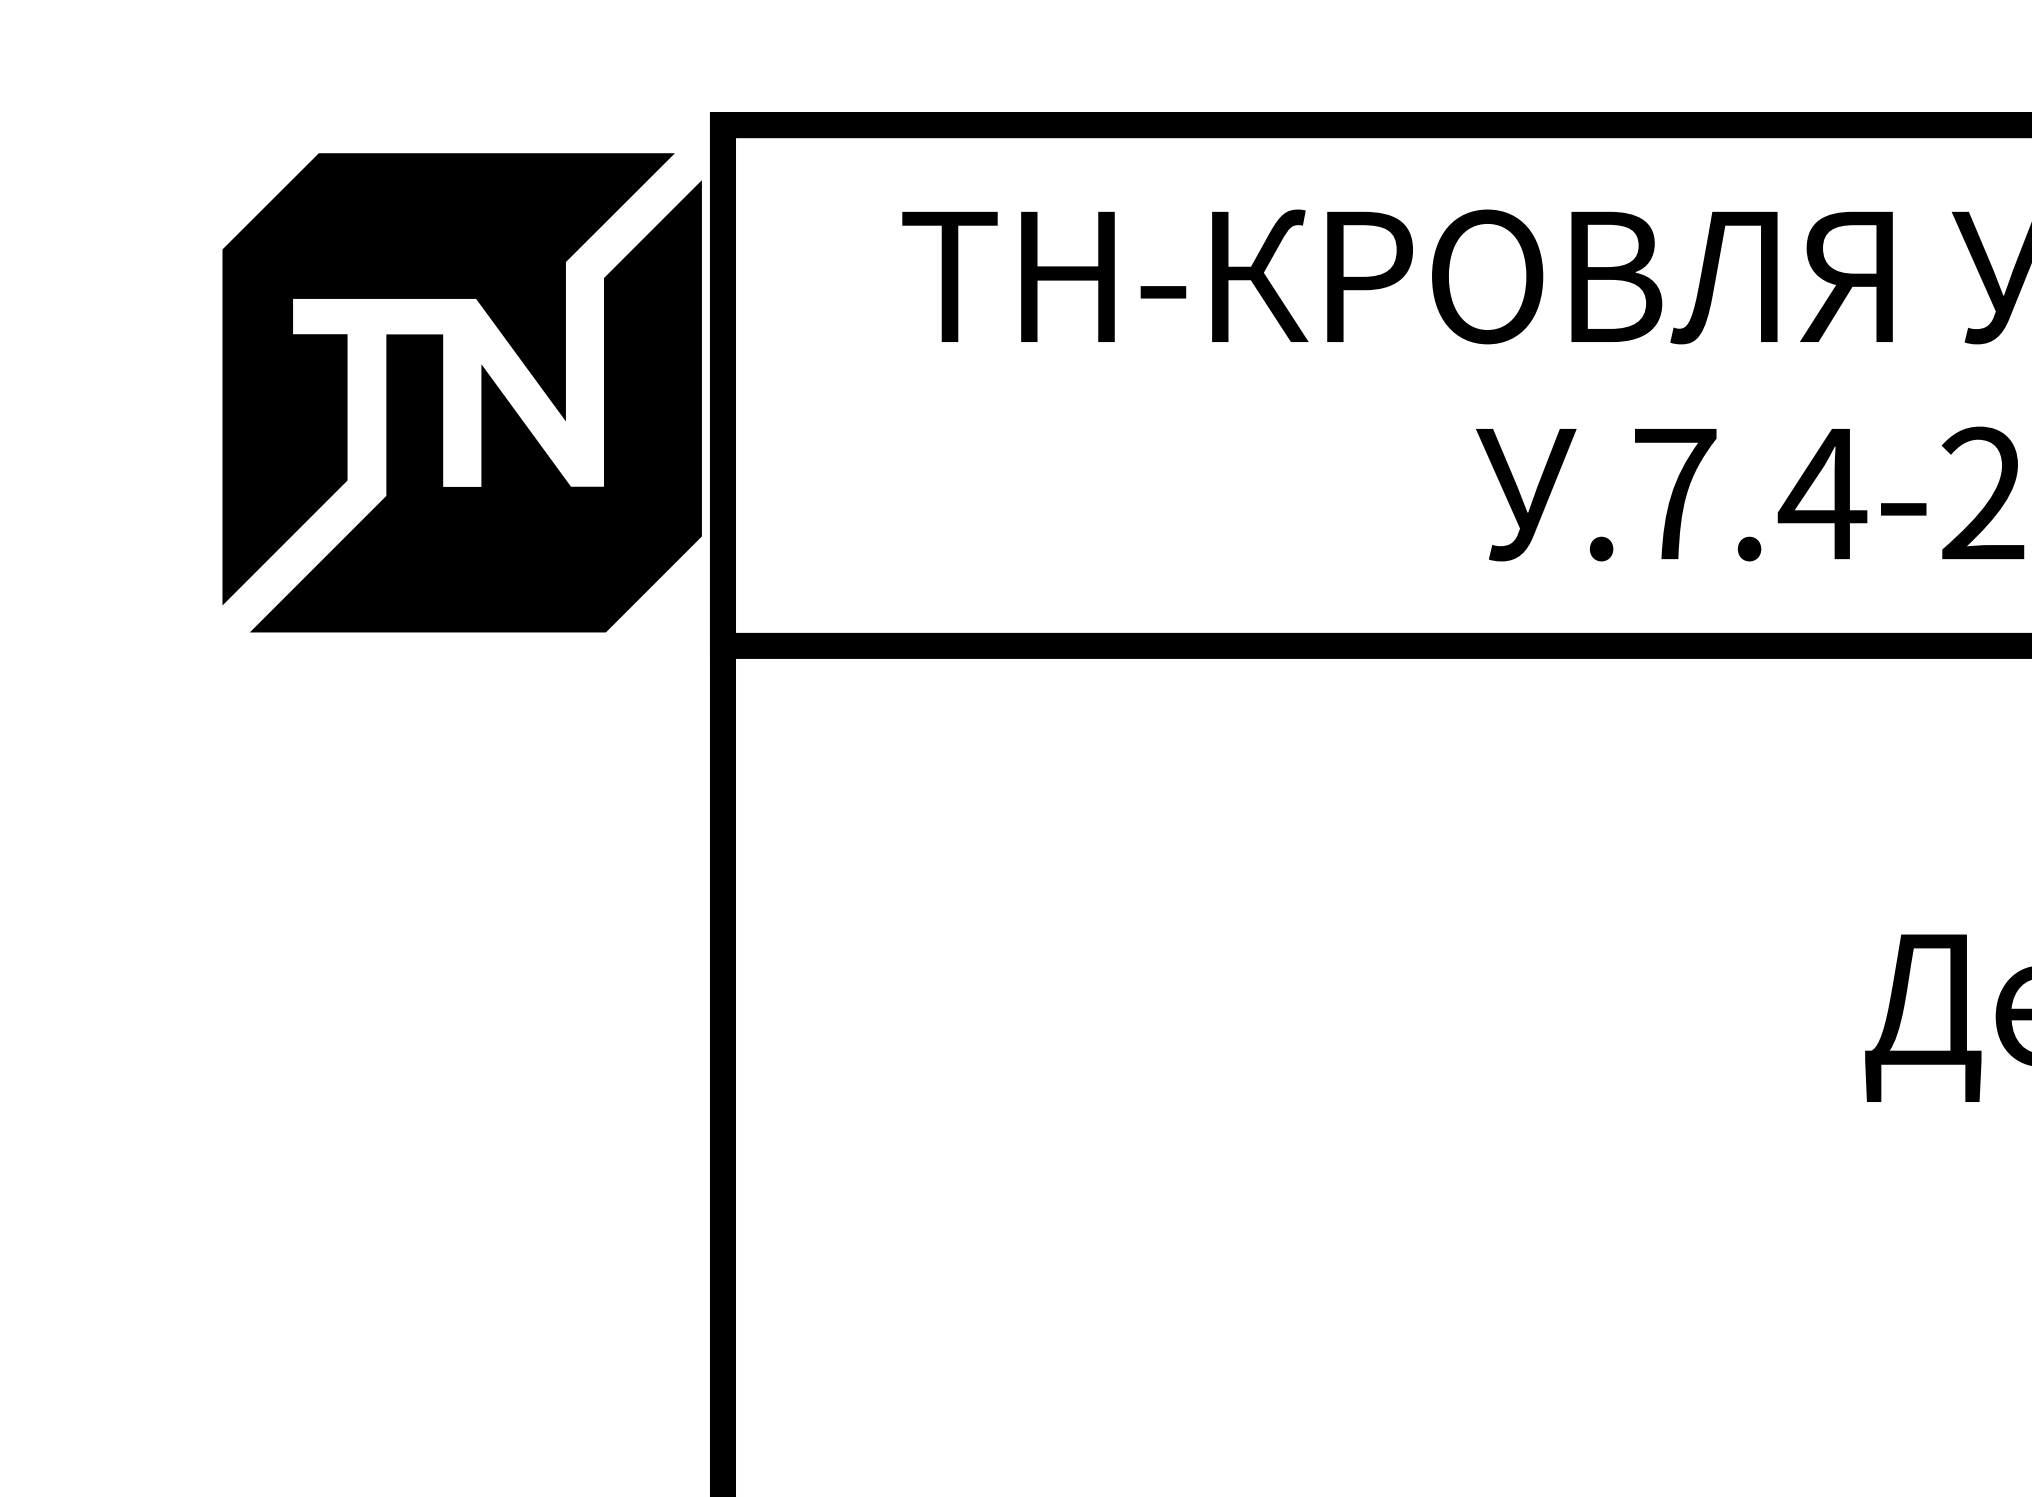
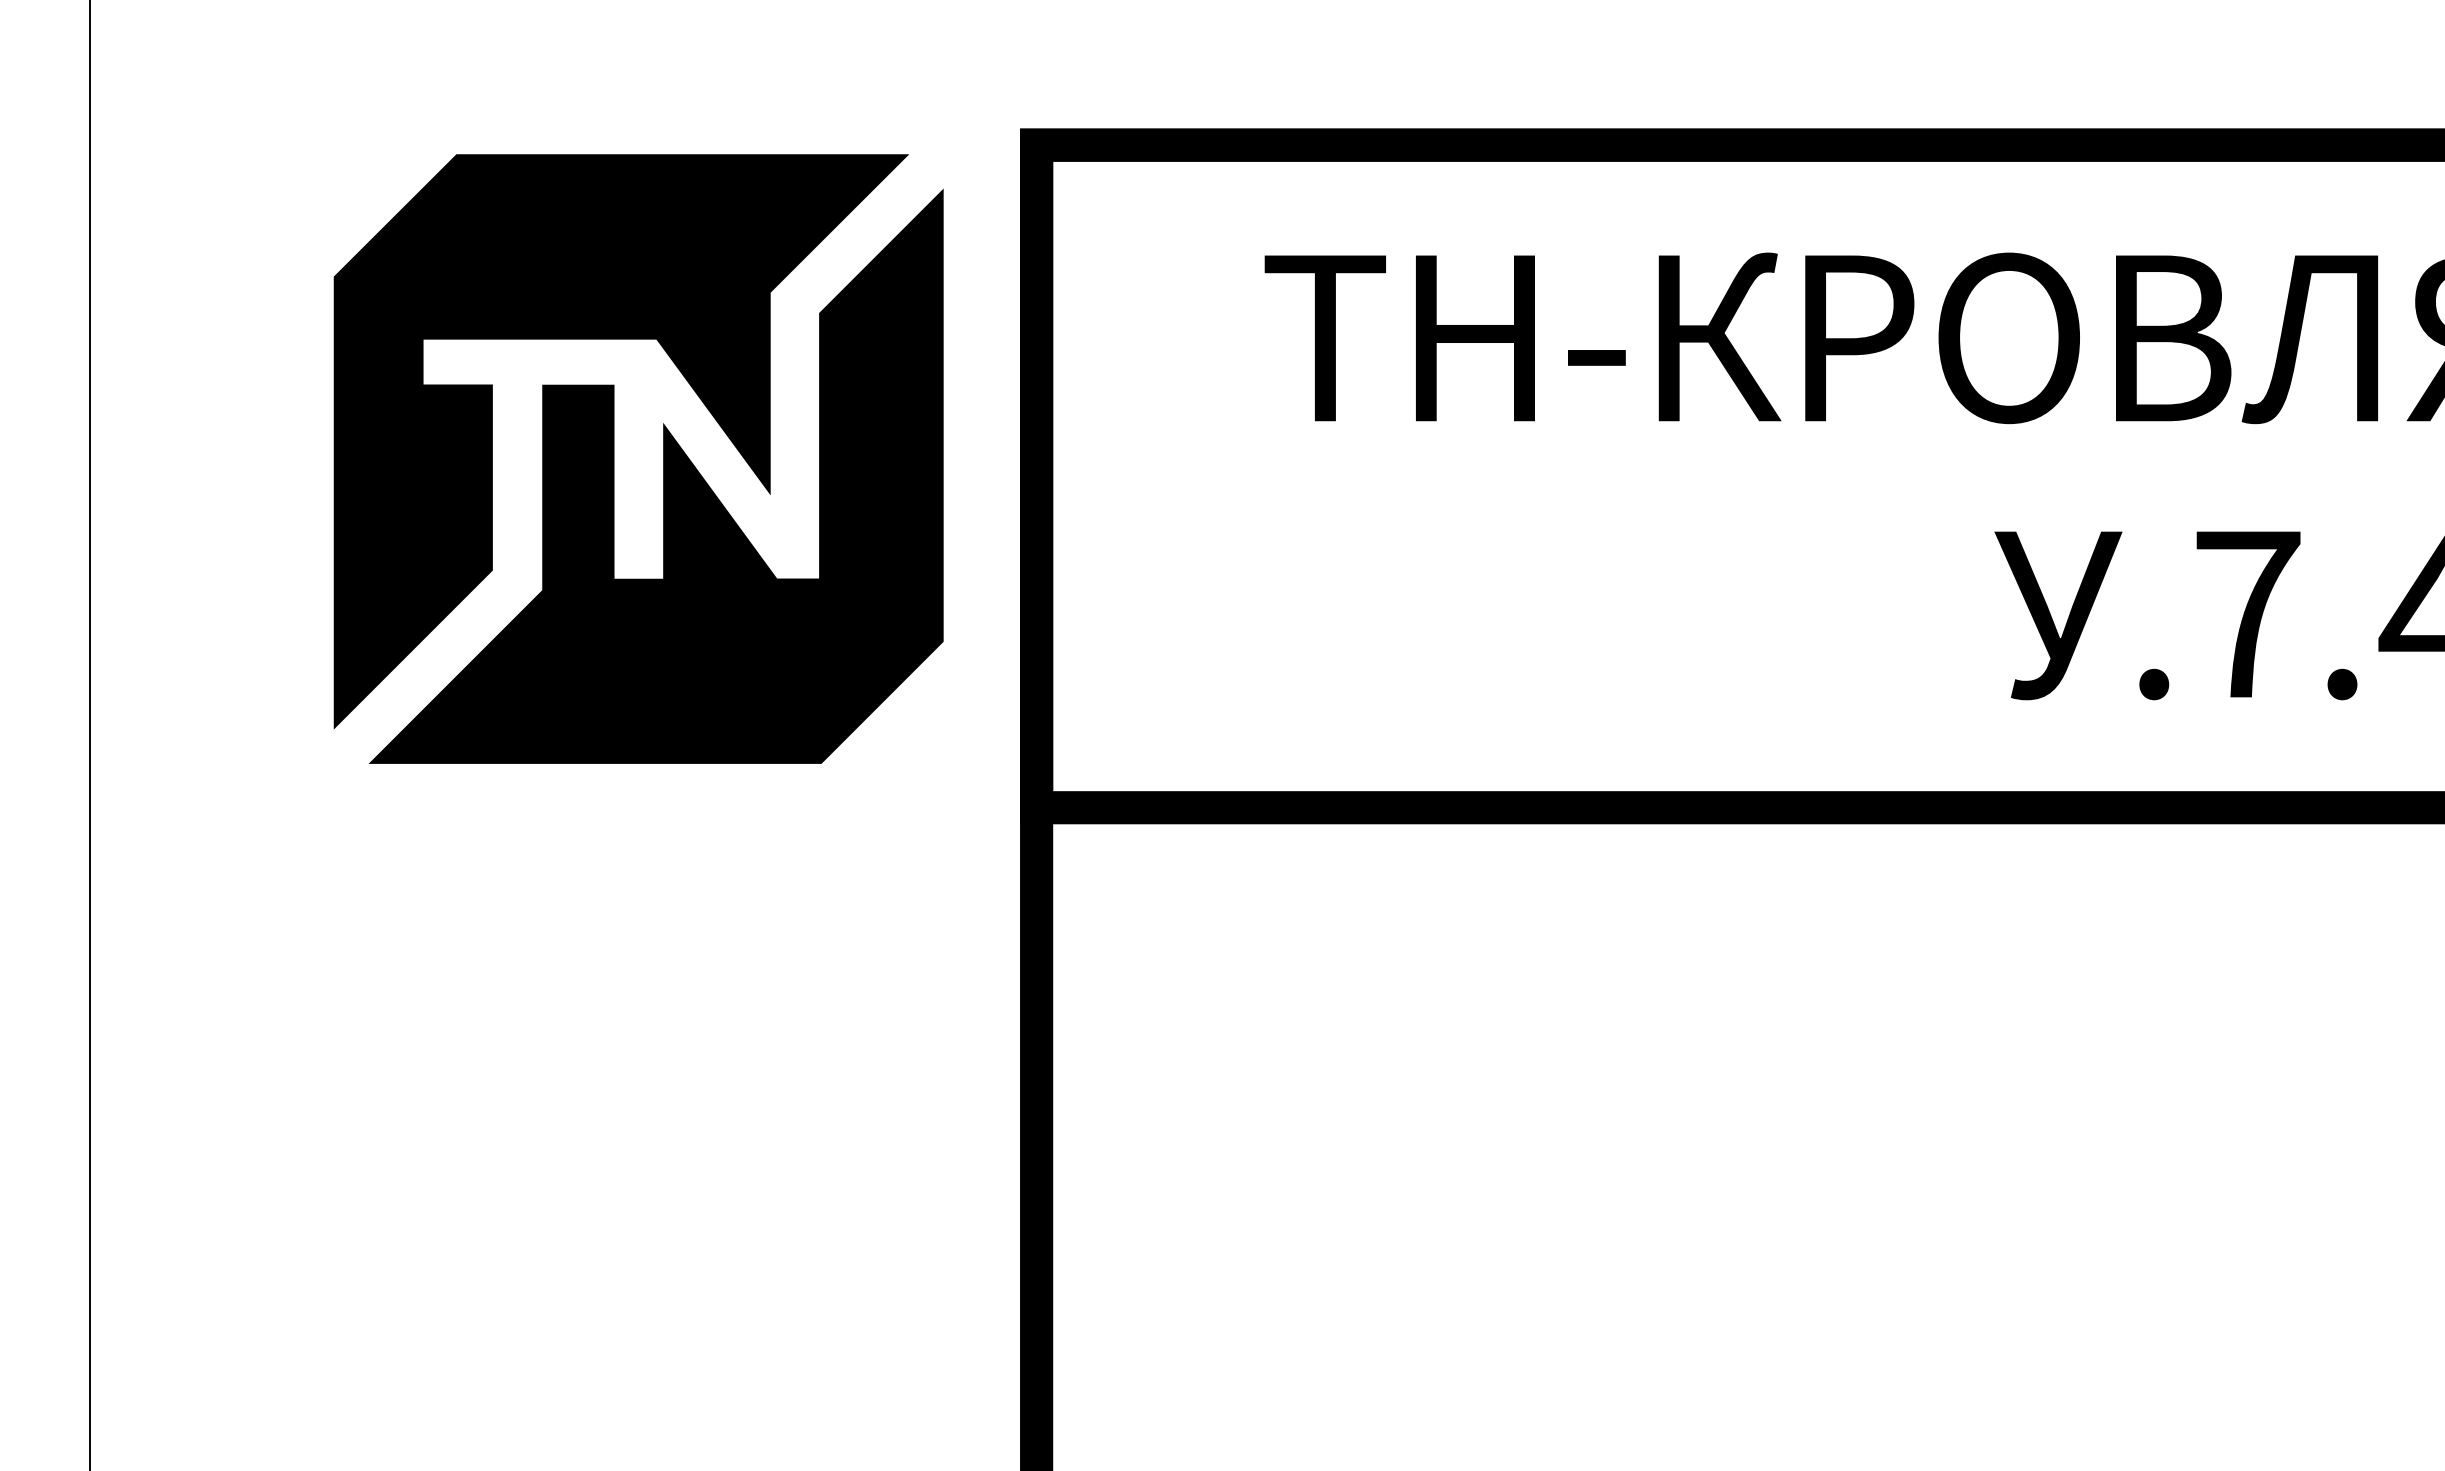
part: (443, 392) -> (614, 458), moved

